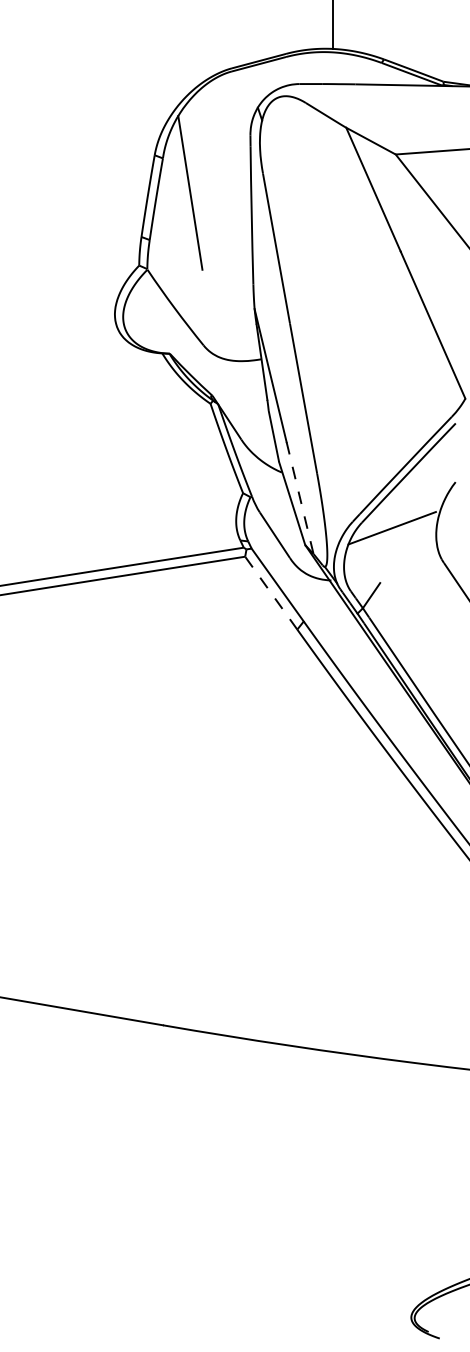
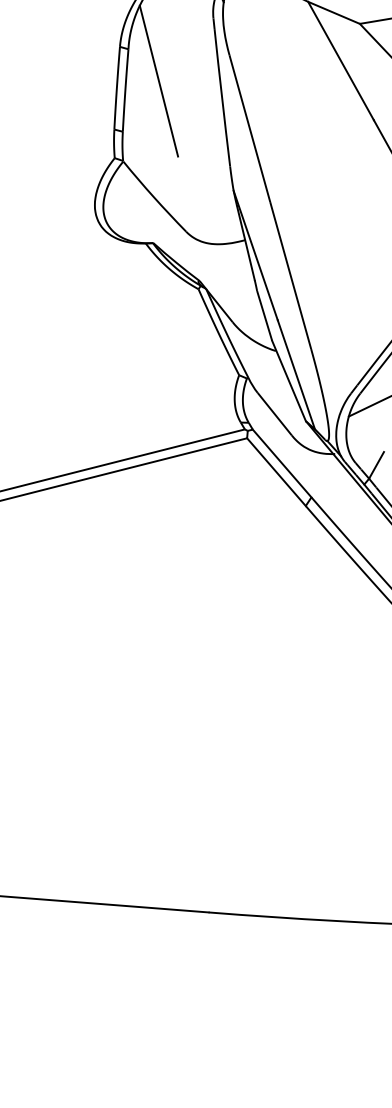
line: (300, 498) -> (296, 375), dashed -> solid
line: (271, 593) -> (276, 472), dashed -> solid

